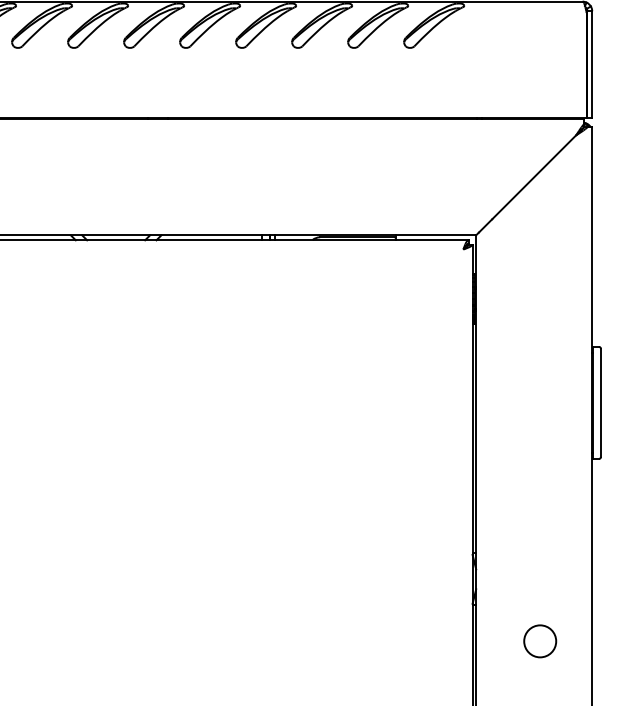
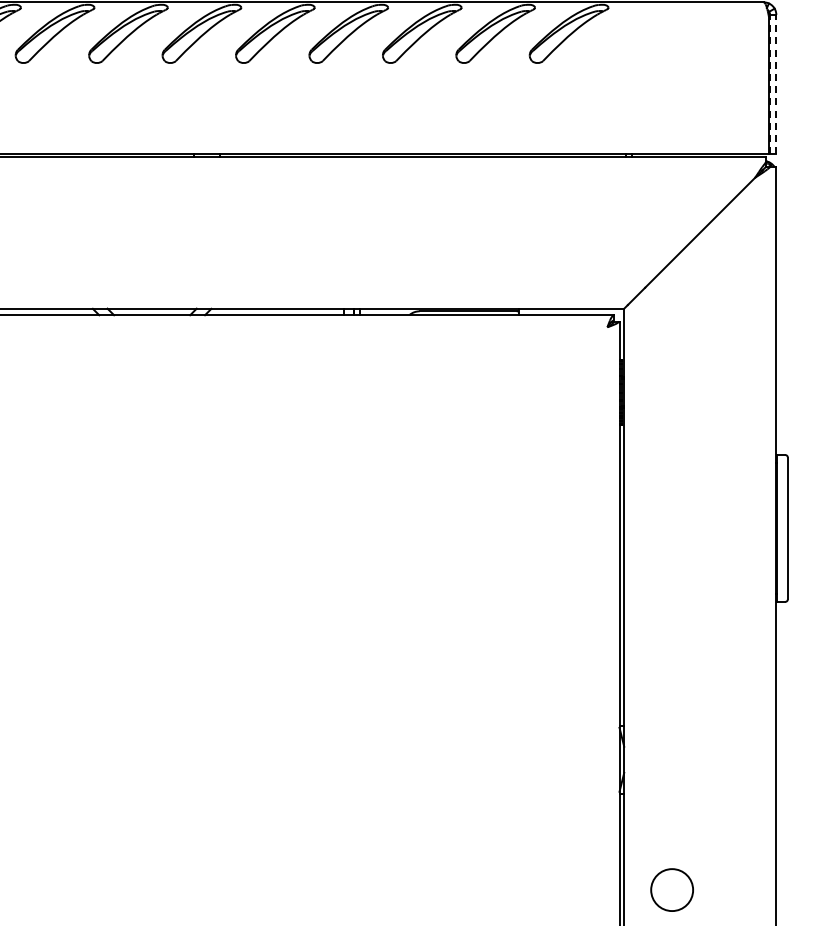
line: (587, 64) -> (770, 84), solid -> dashed
line: (592, 64) -> (776, 84), solid -> dashed
circle: (539, 640) -> (671, 889), moved

